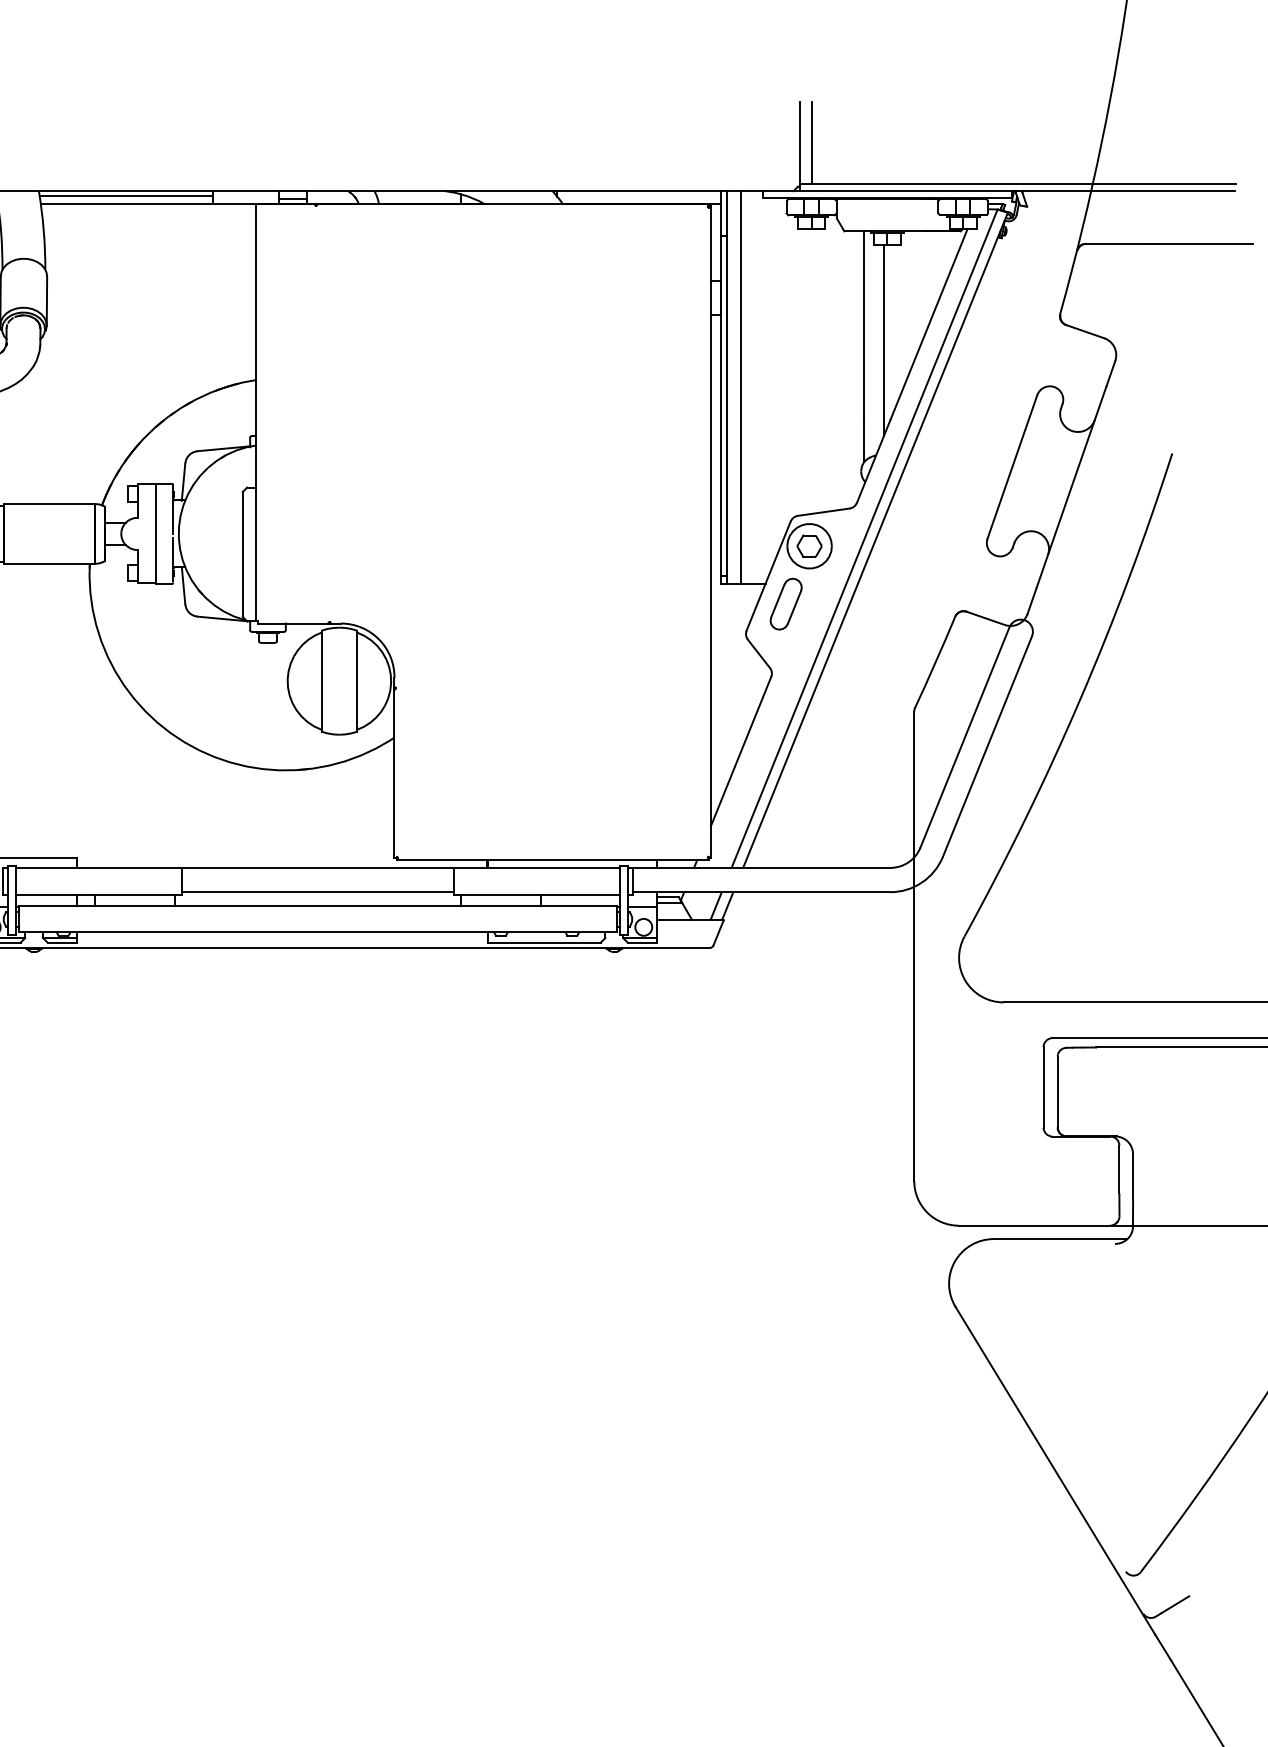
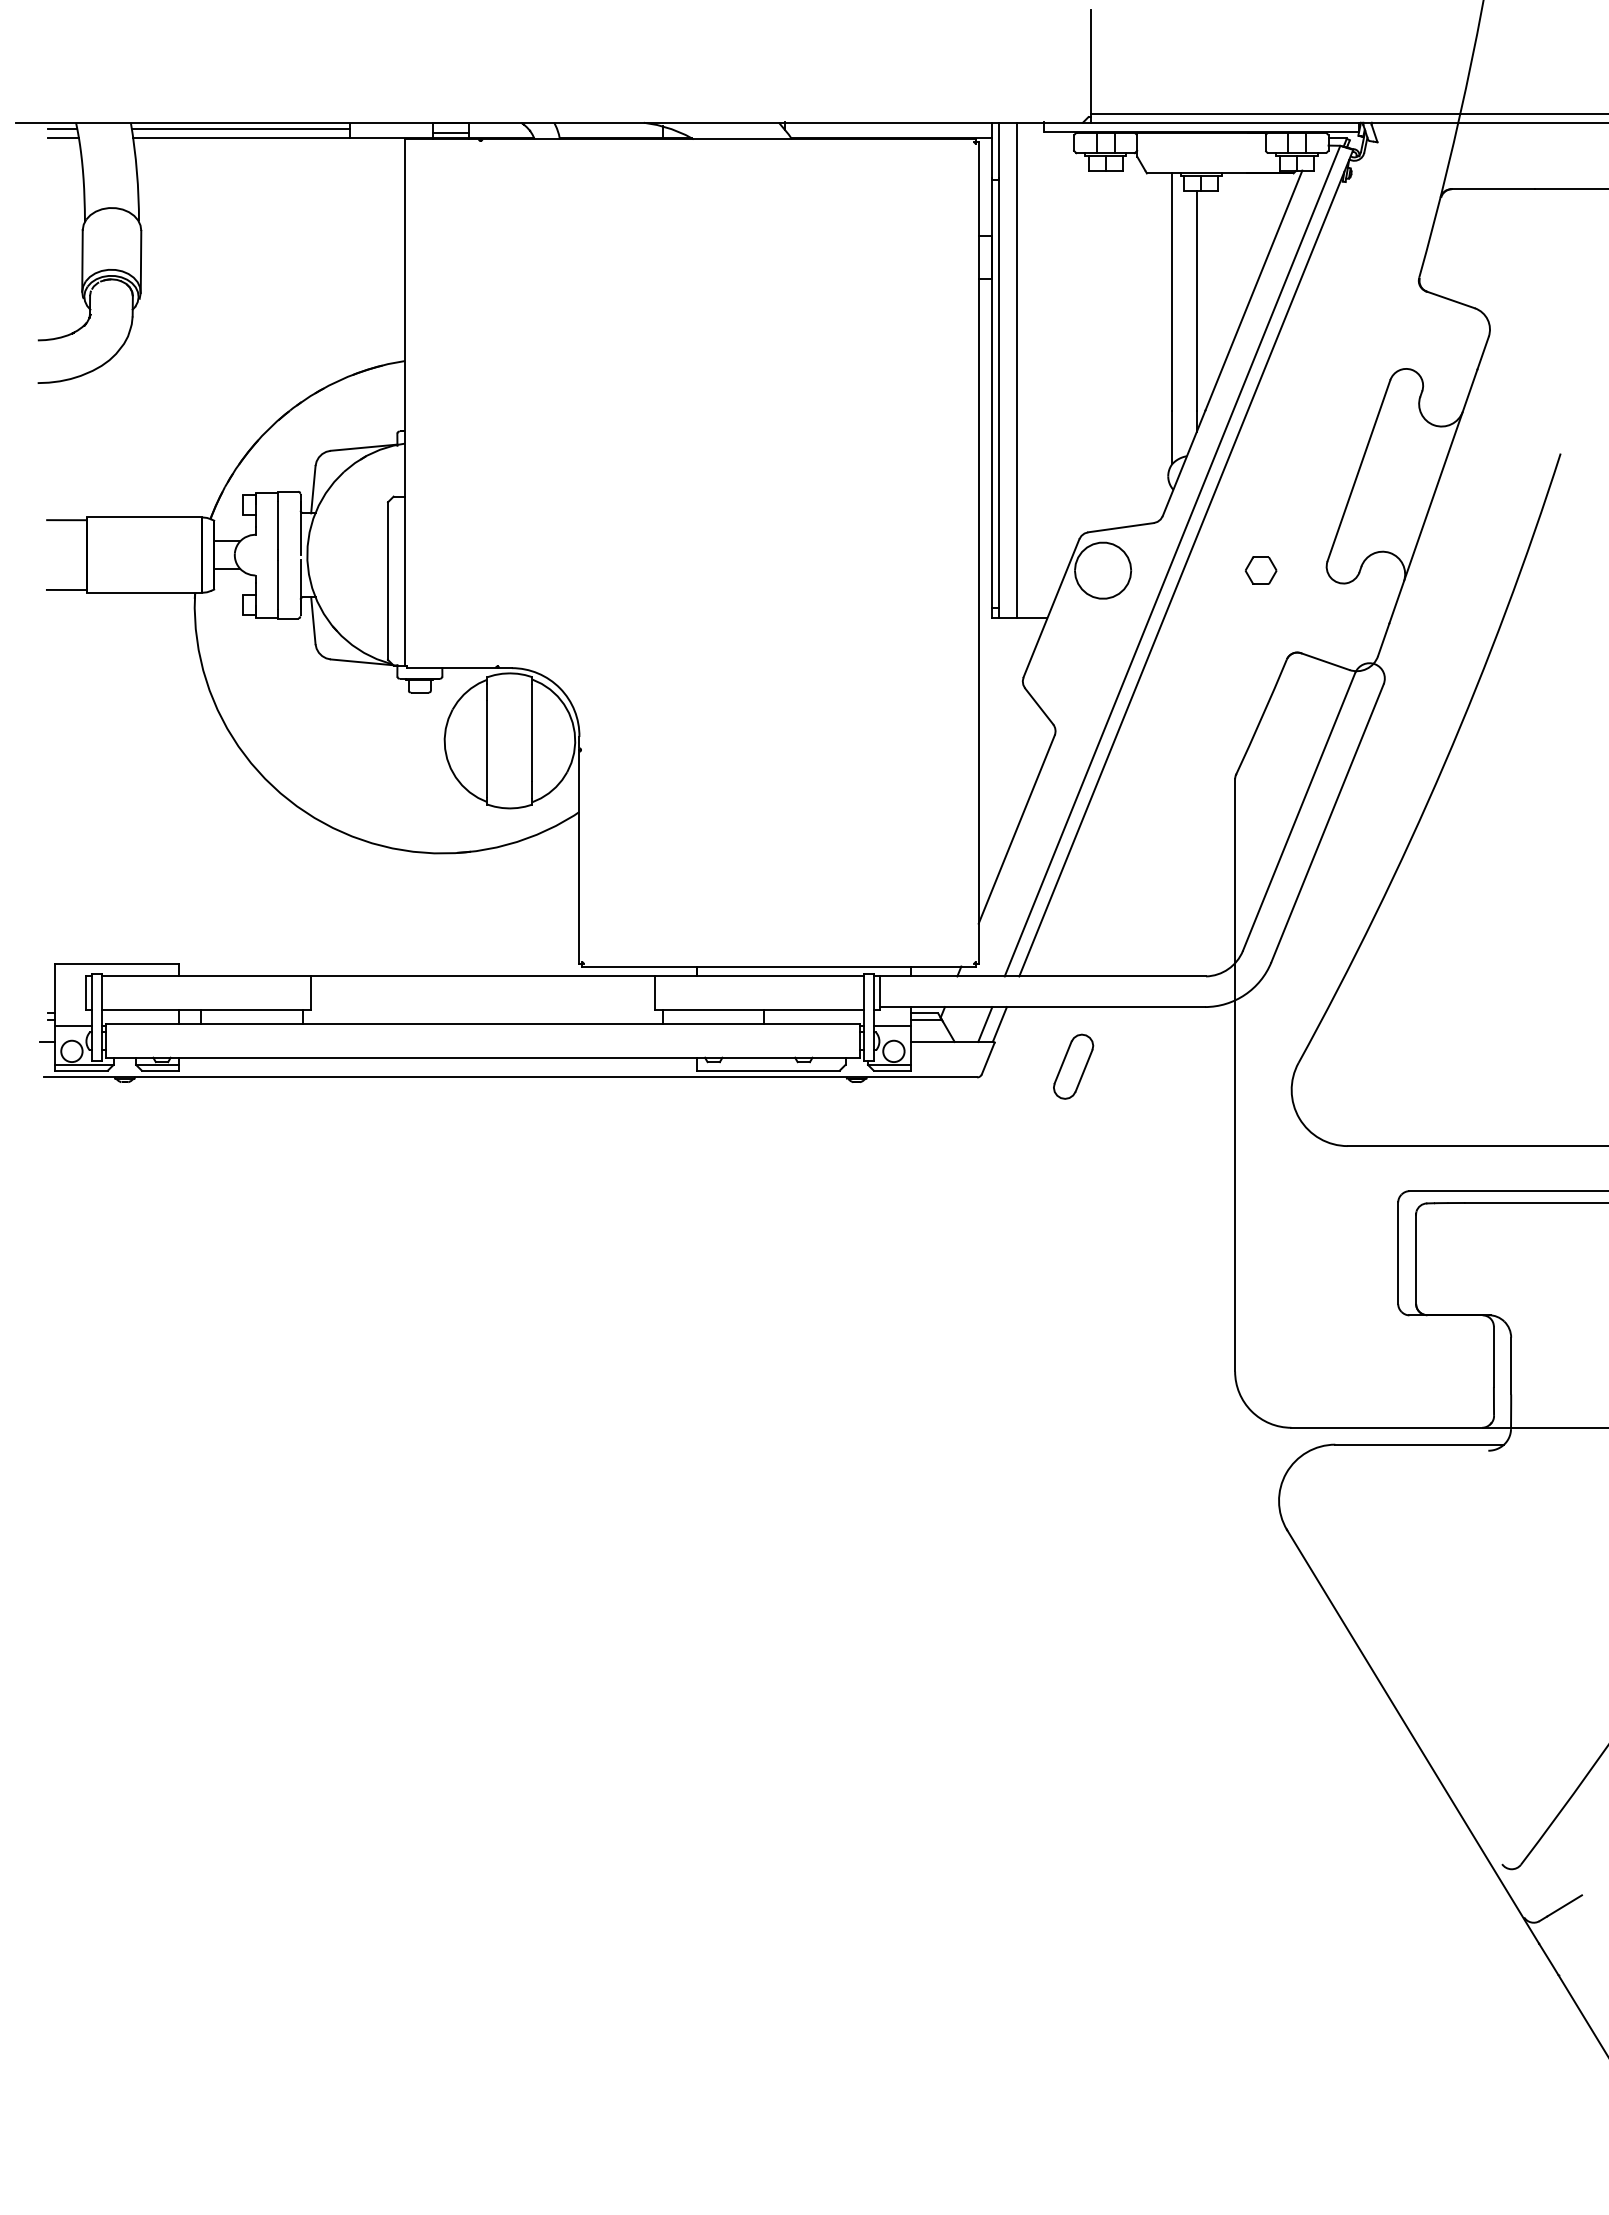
line: (812, 142) -> (1106, 61), removed
part: (809, 546) -> (1260, 570), moved
part: (786, 603) -> (1073, 1066), moved
line: (317, 892) -> (482, 1007), removed

